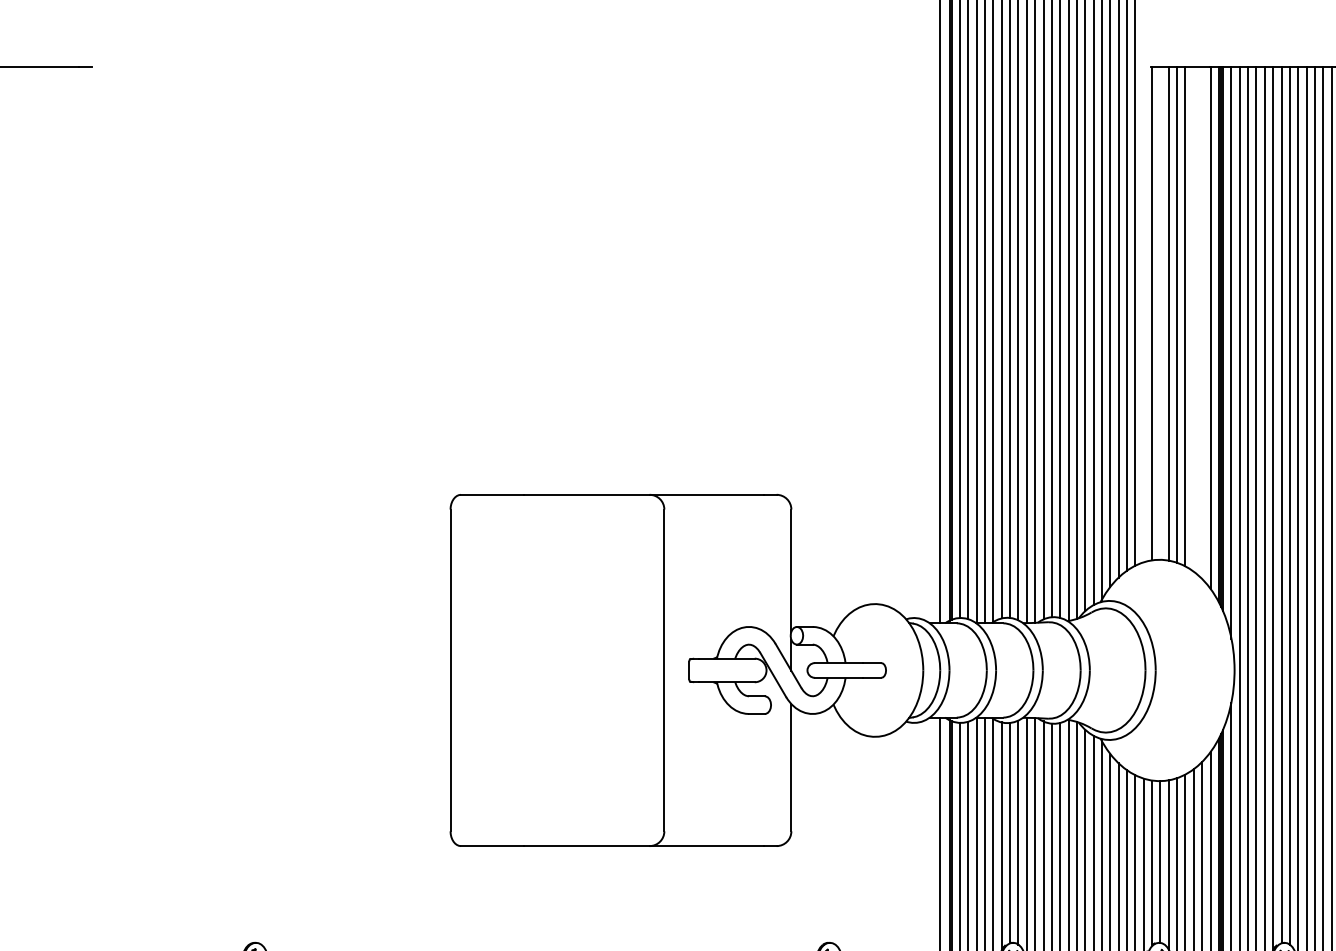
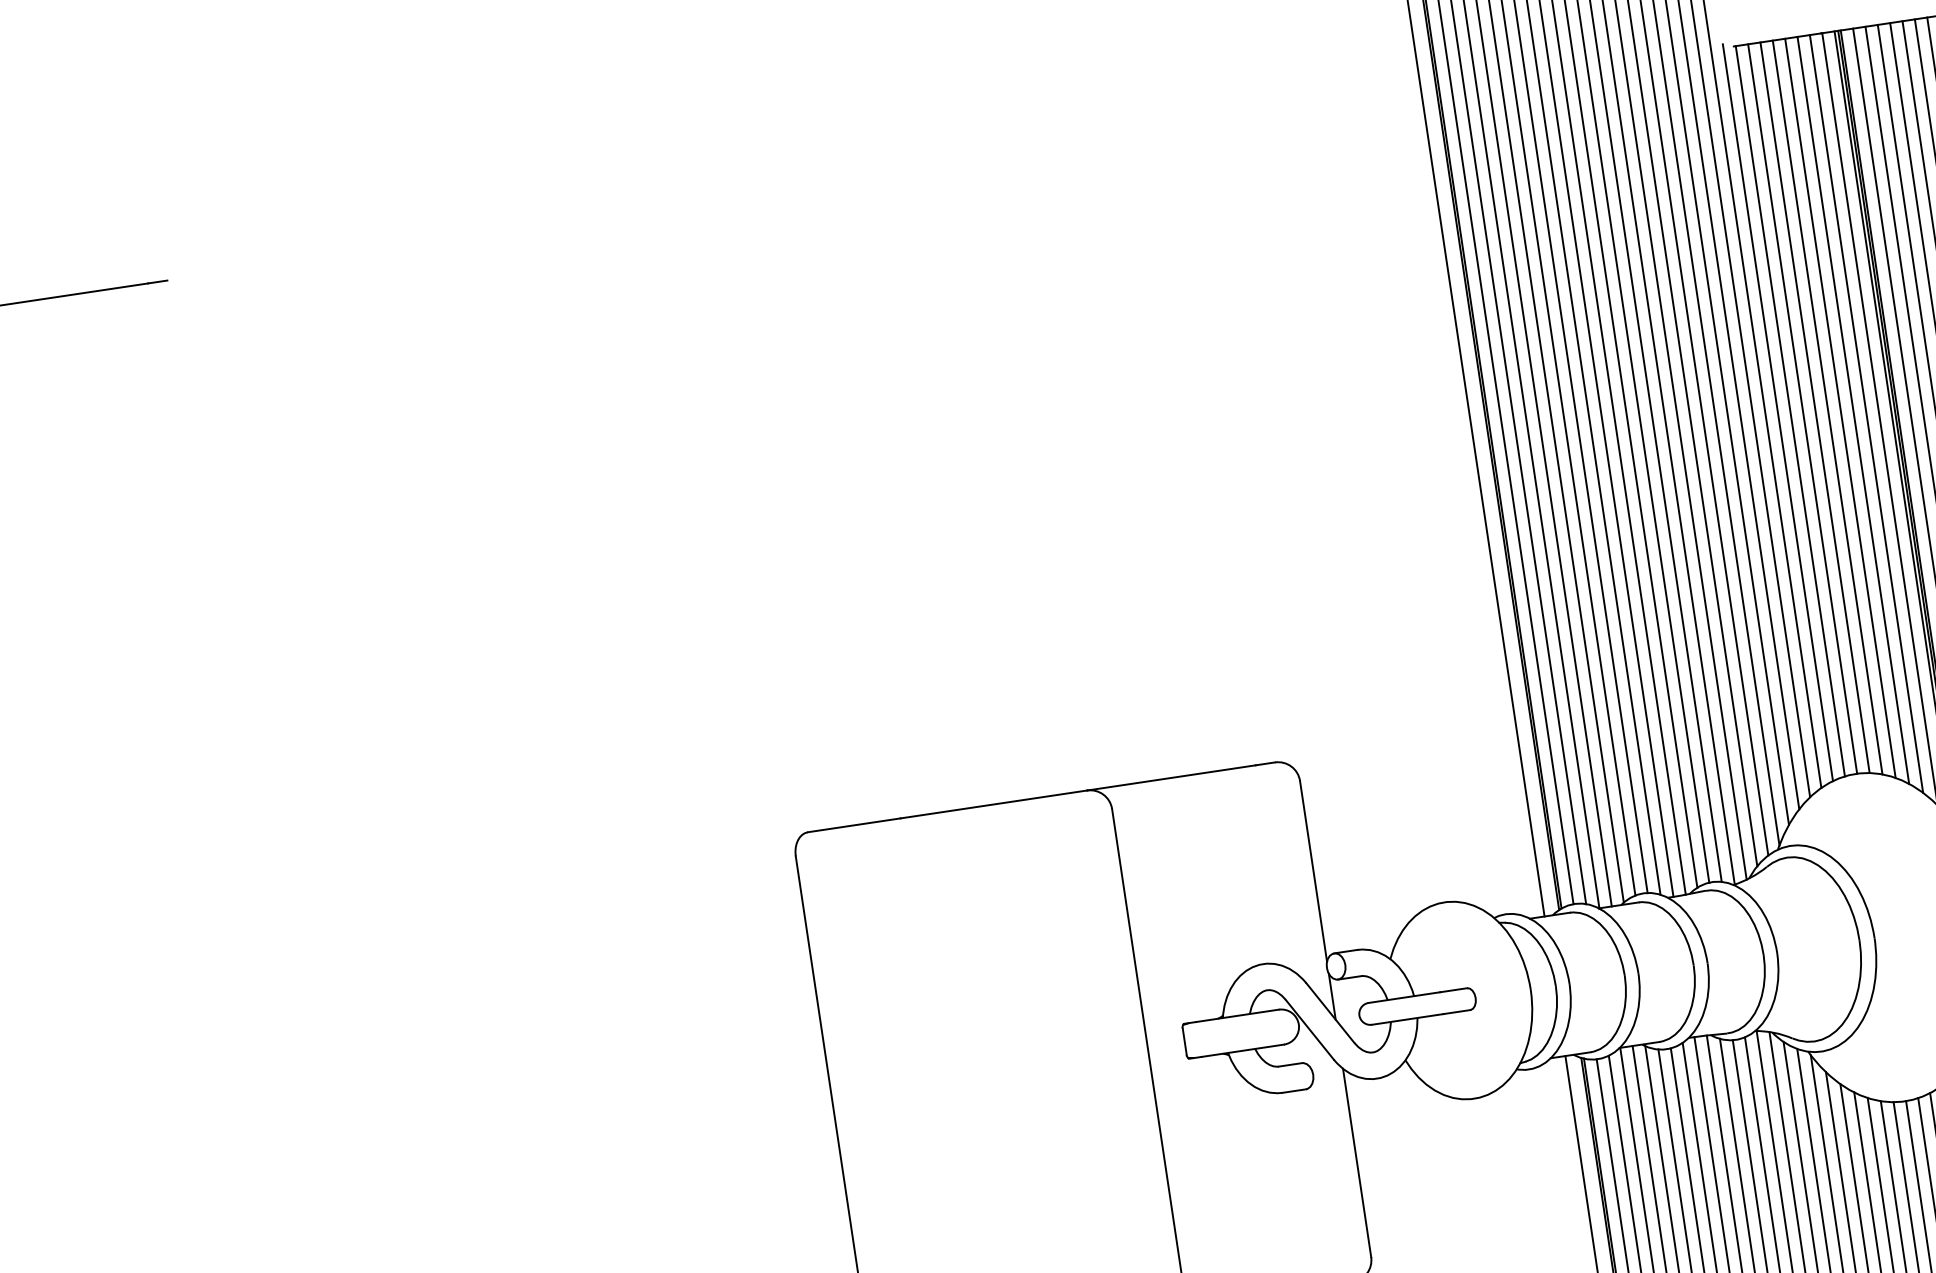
line: (1160, 312) -> (1802, 407), added
line: (1143, 313) -> (1777, 413), added
line: (1193, 318) -> (1852, 409), added
line: (1202, 322) -> (1866, 413), added

